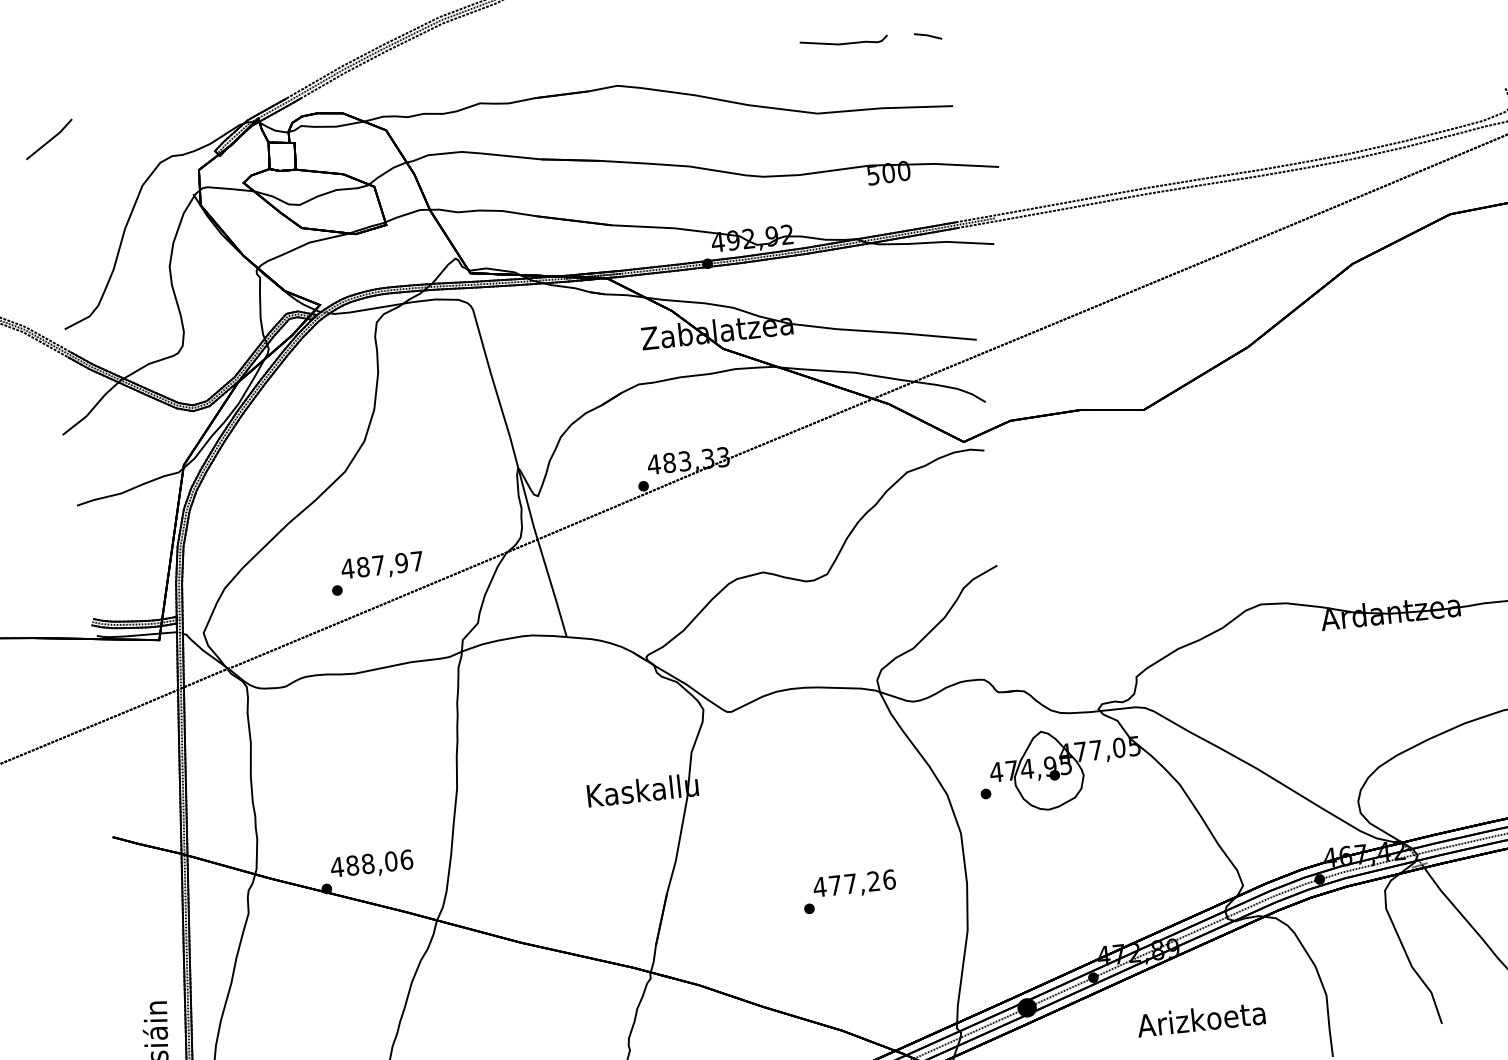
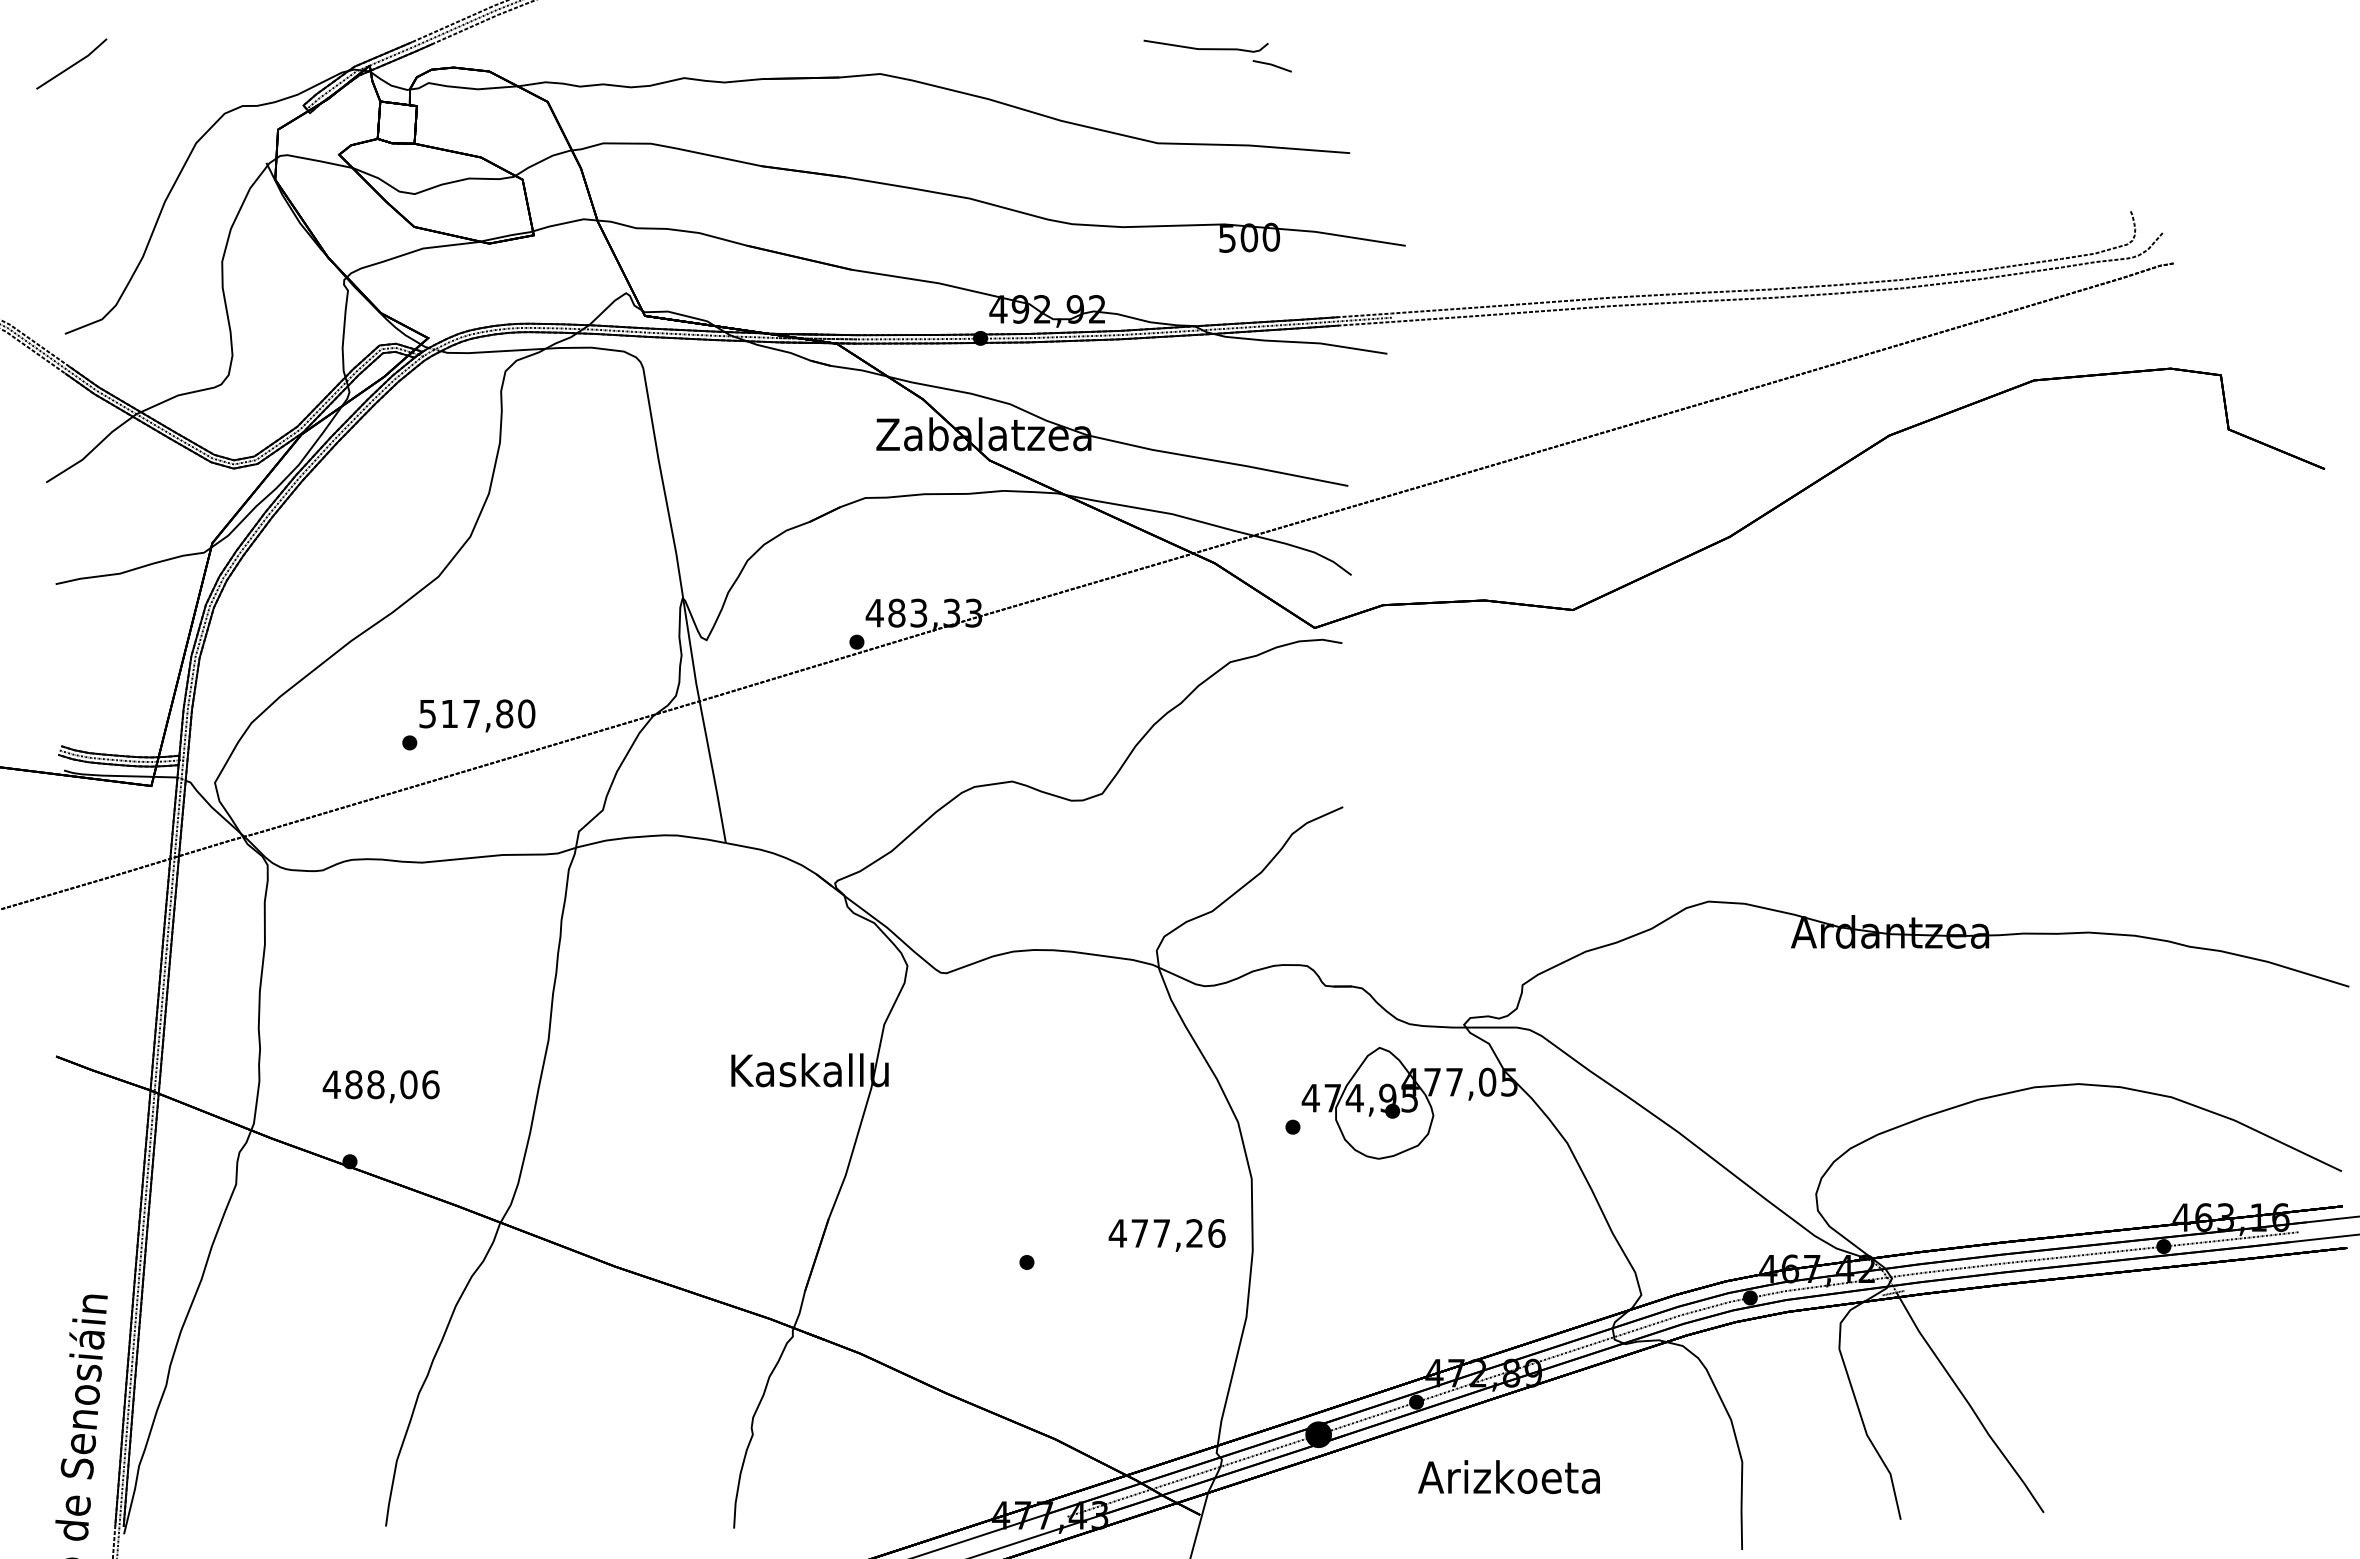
line: (927, 35) -> (1271, 65), moved
text: (382, 564) -> (476, 713), 487,97 -> 517,80
text: (371, 864) -> (380, 1086), moved
text: (854, 884) -> (1166, 1235), moved
text: (1200, 1018) -> (1508, 1476), moved

